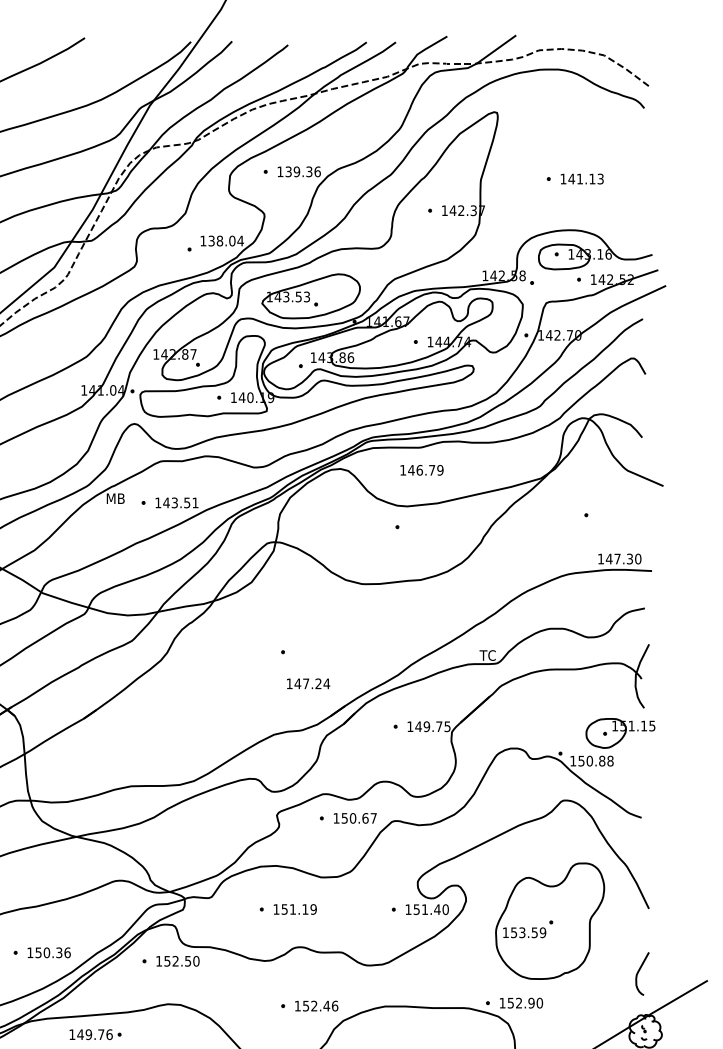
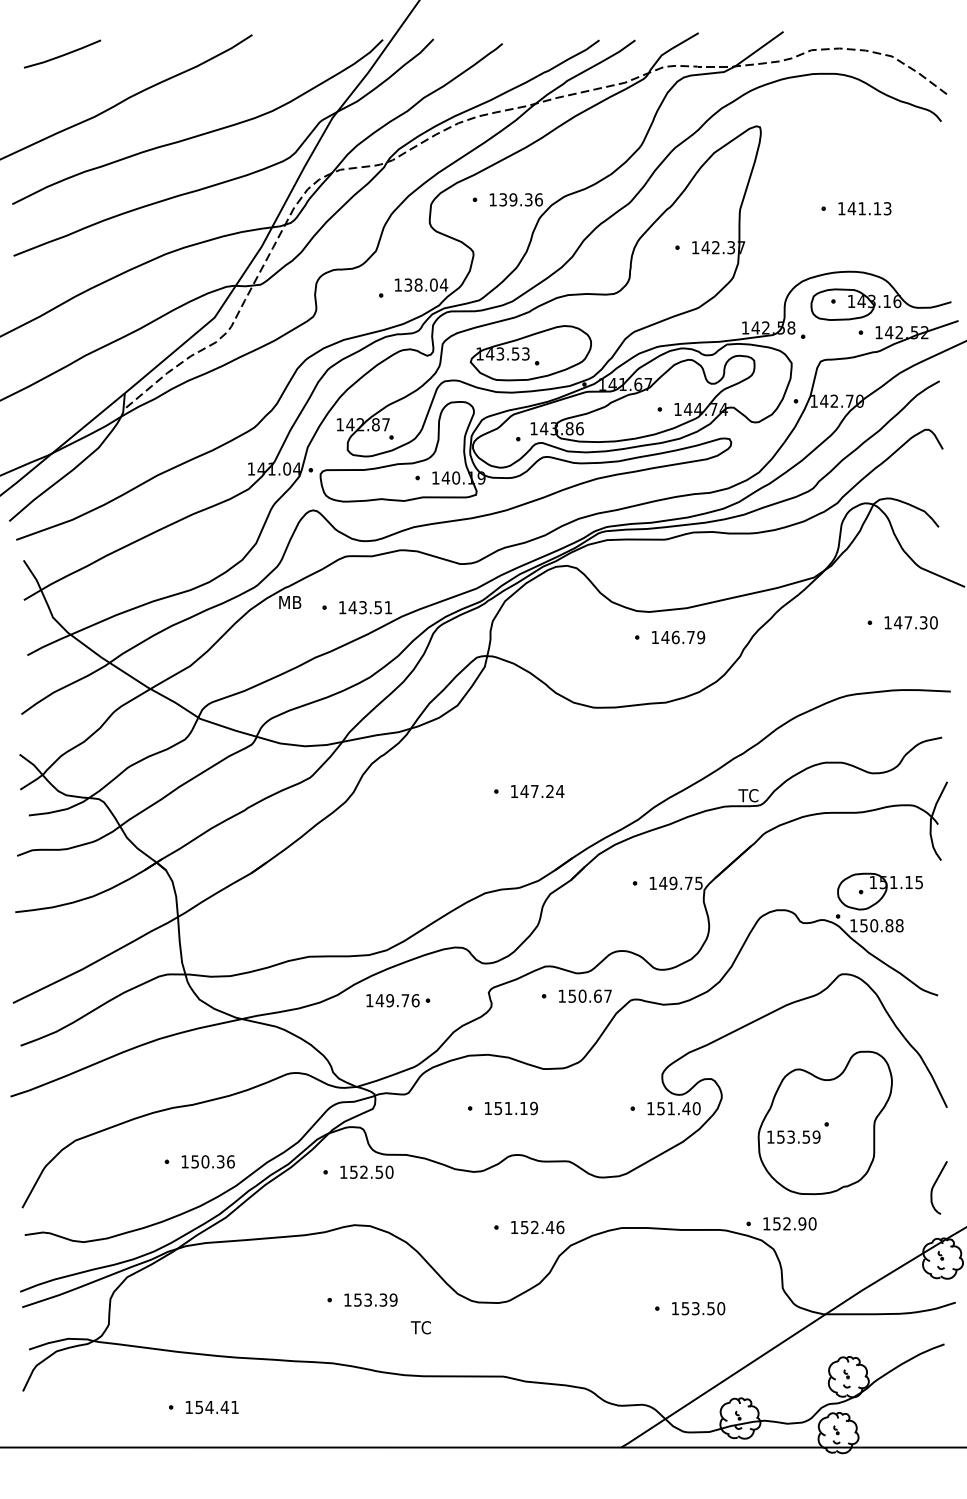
text: (422, 470) -> (678, 637), moved
text: (619, 558) -> (910, 622), moved
text: (308, 683) -> (537, 790), moved
part: (620, 733) -> (879, 891), moved
part: (95, 1034) -> (398, 1000), moved

